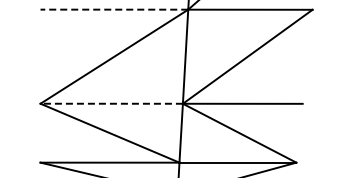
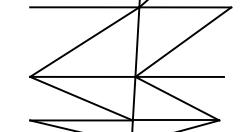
line: (114, 9) -> (84, 7), dashed -> solid
line: (111, 103) -> (82, 76), dashed -> solid

